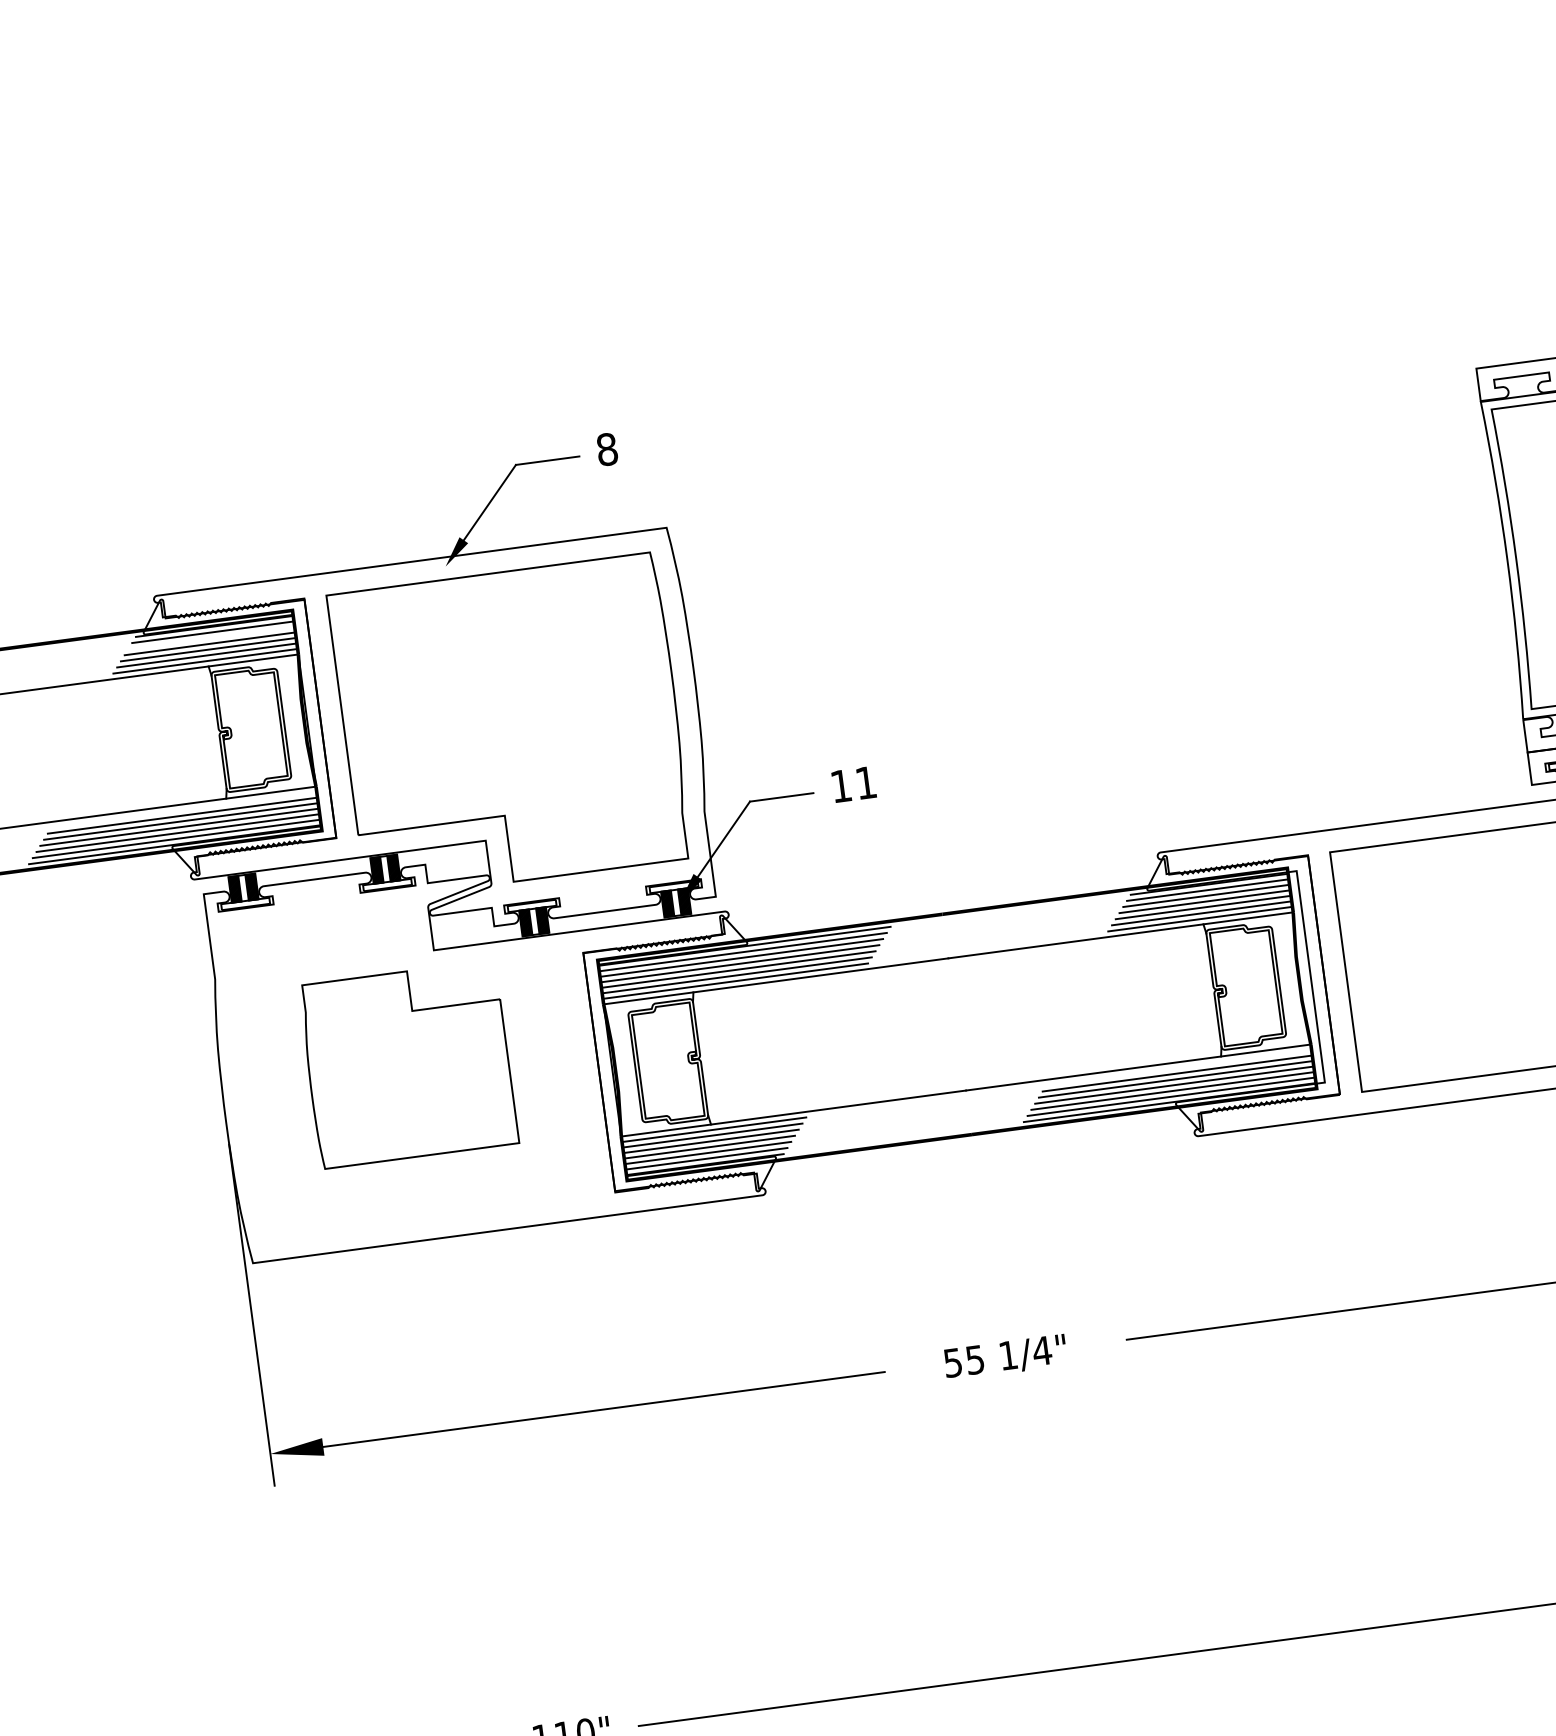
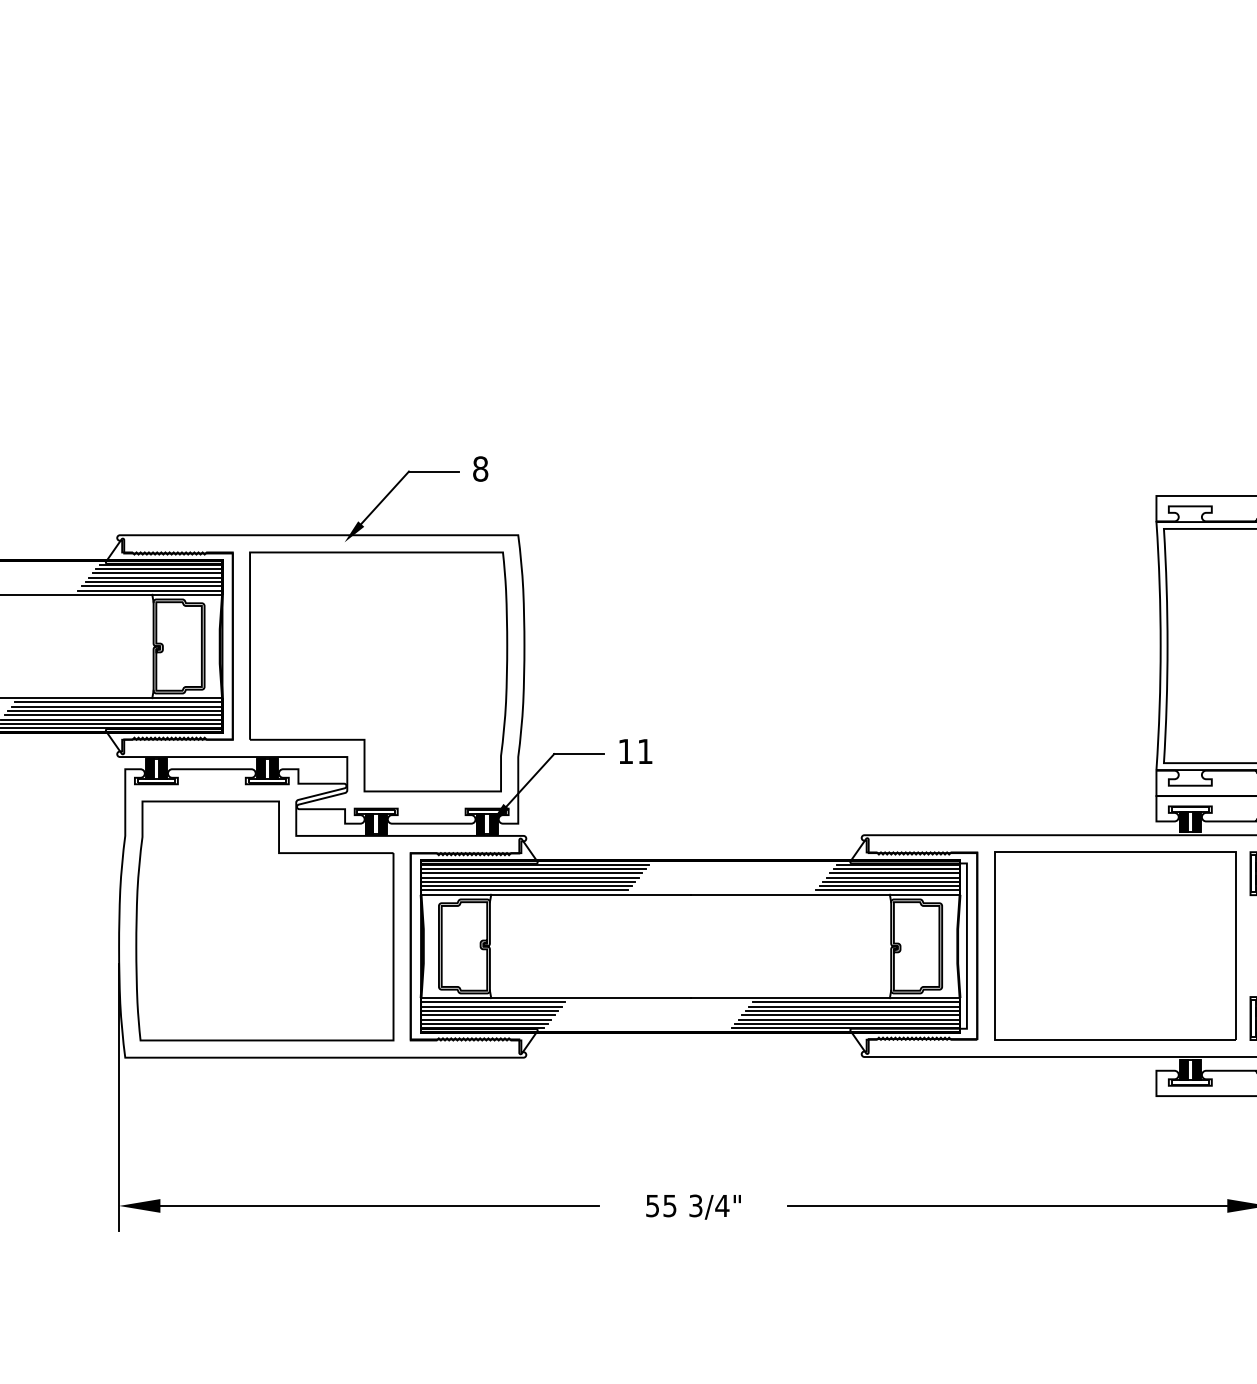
line: (211, 638) -> (157, 573), added
line: (183, 810) -> (118, 702), added
part: (407, 1063) -> (264, 920), size x1.67
line: (1179, 1067) -> (856, 1002), added
text: (1007, 1355) -> (695, 1205), 1/4" -> 3/4"

